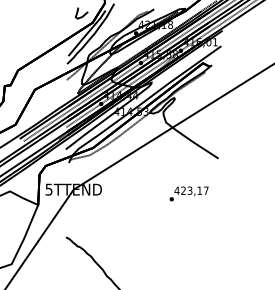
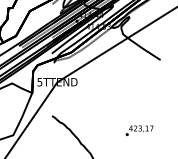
text: (188, 193) -> (139, 130), moved

